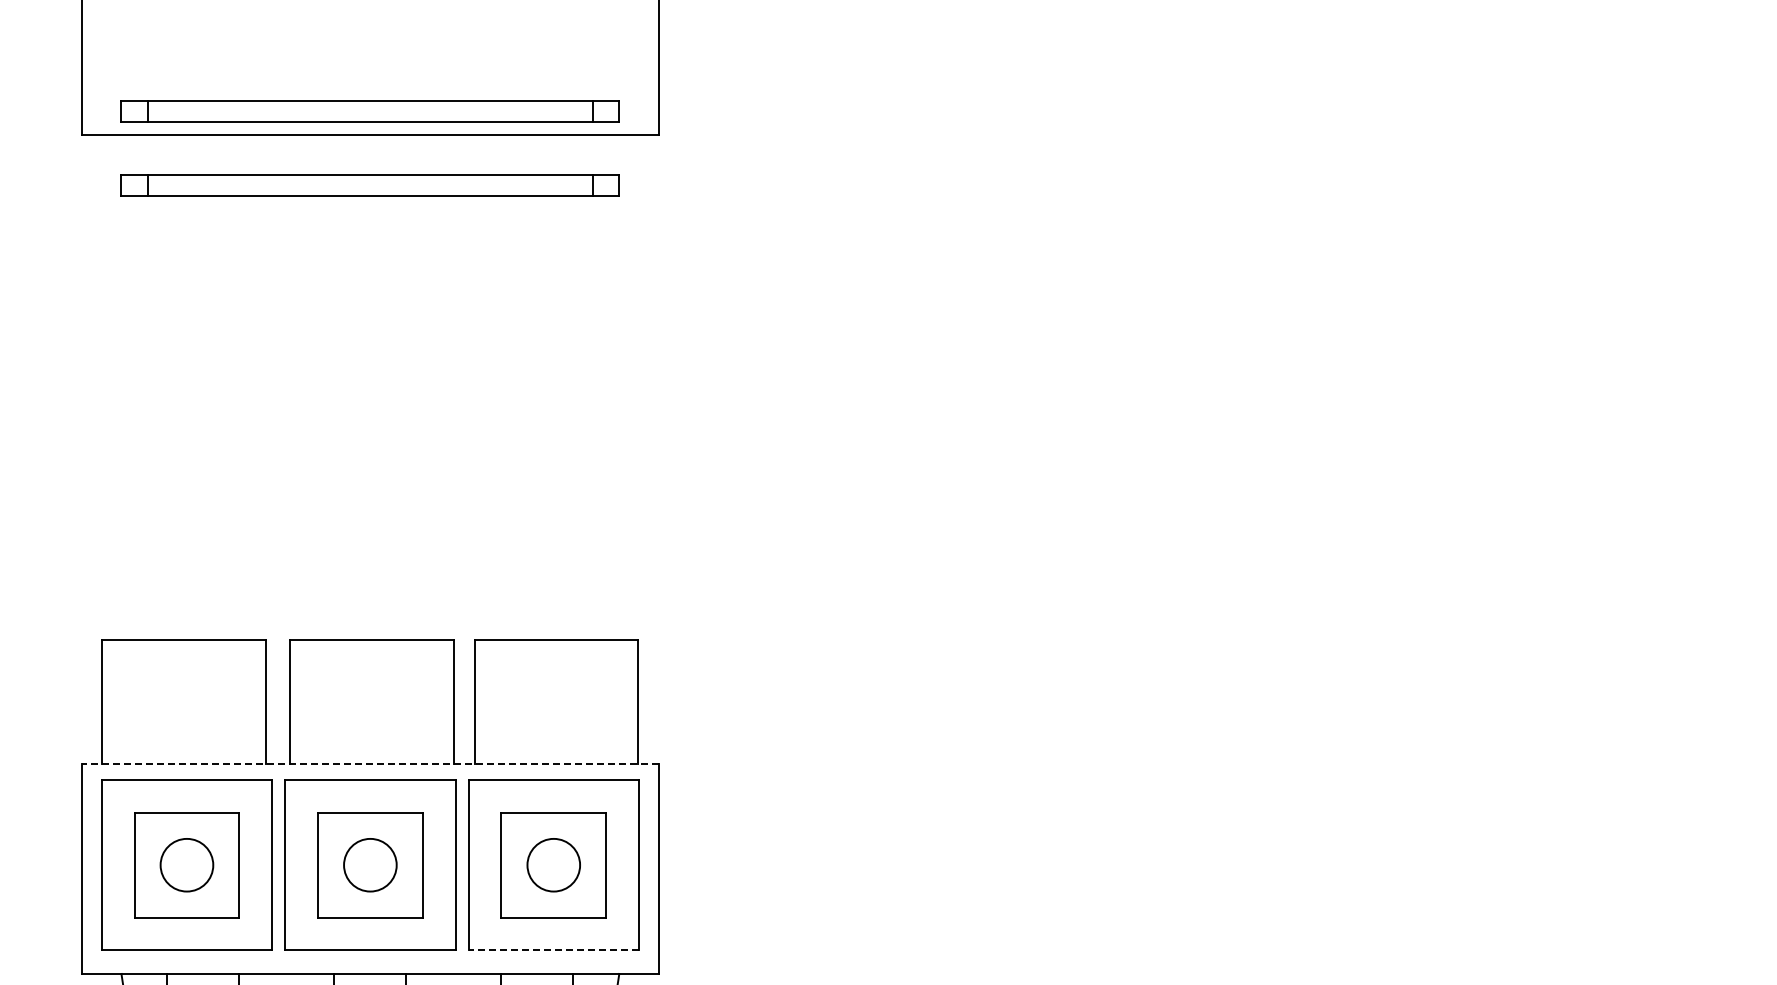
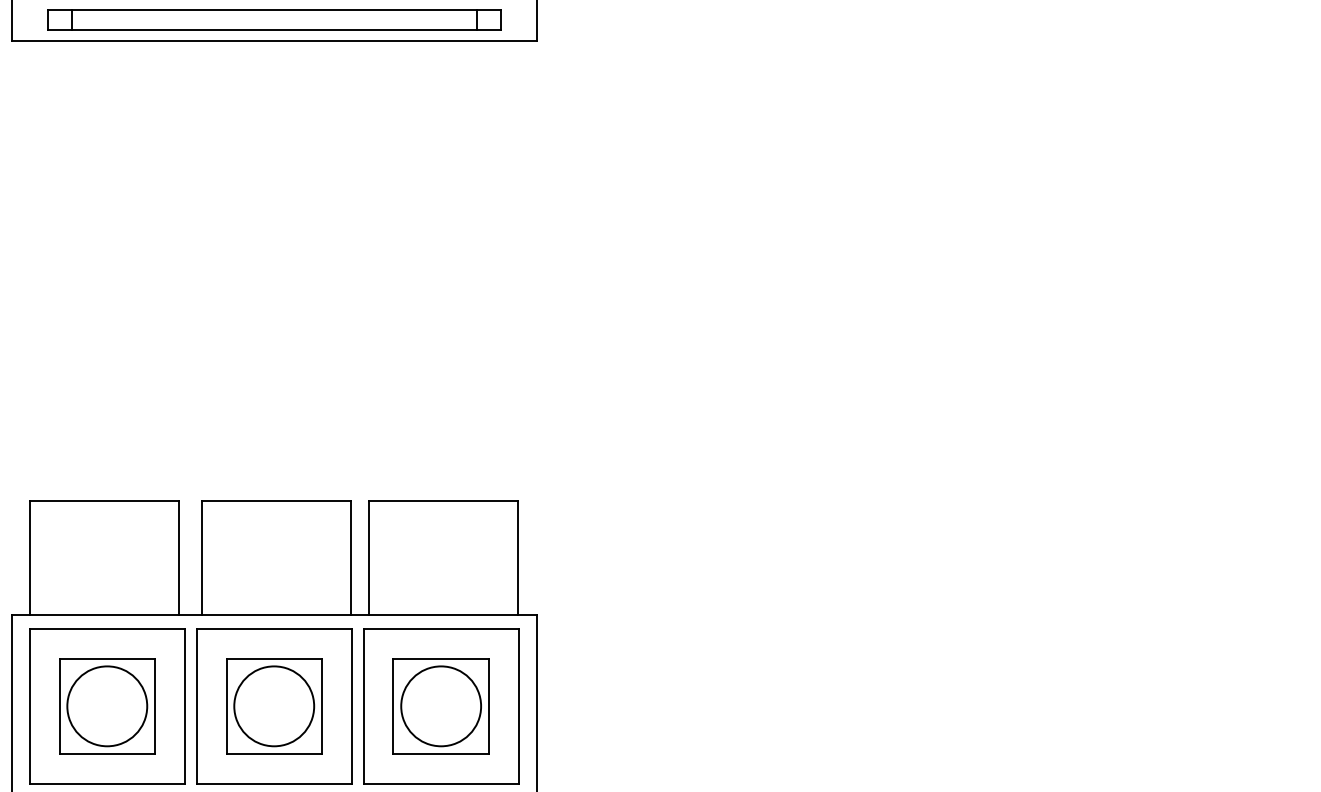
part: (369, 185) -> (273, 87), removed
line: (369, 764) -> (273, 614), dashed -> solid
circle: (186, 865) -> (106, 706), size x1.67
circle: (370, 865) -> (274, 706), size x1.67
circle: (553, 865) -> (440, 706), size x1.67
line: (553, 950) -> (440, 783), dashed -> solid

